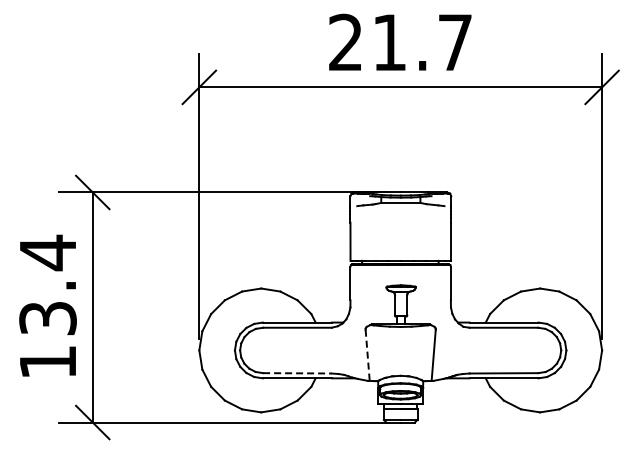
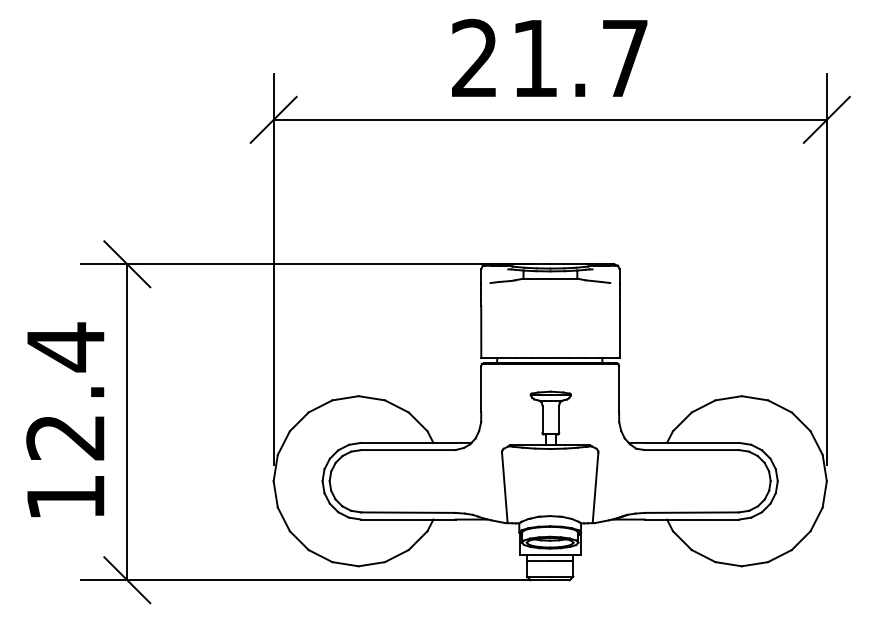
text: (47, 318) -> (65, 437), 13.4 -> 12.4
line: (367, 355) -> (504, 488), dashed -> solid
line: (297, 373) -> (408, 512), dashed -> solid

